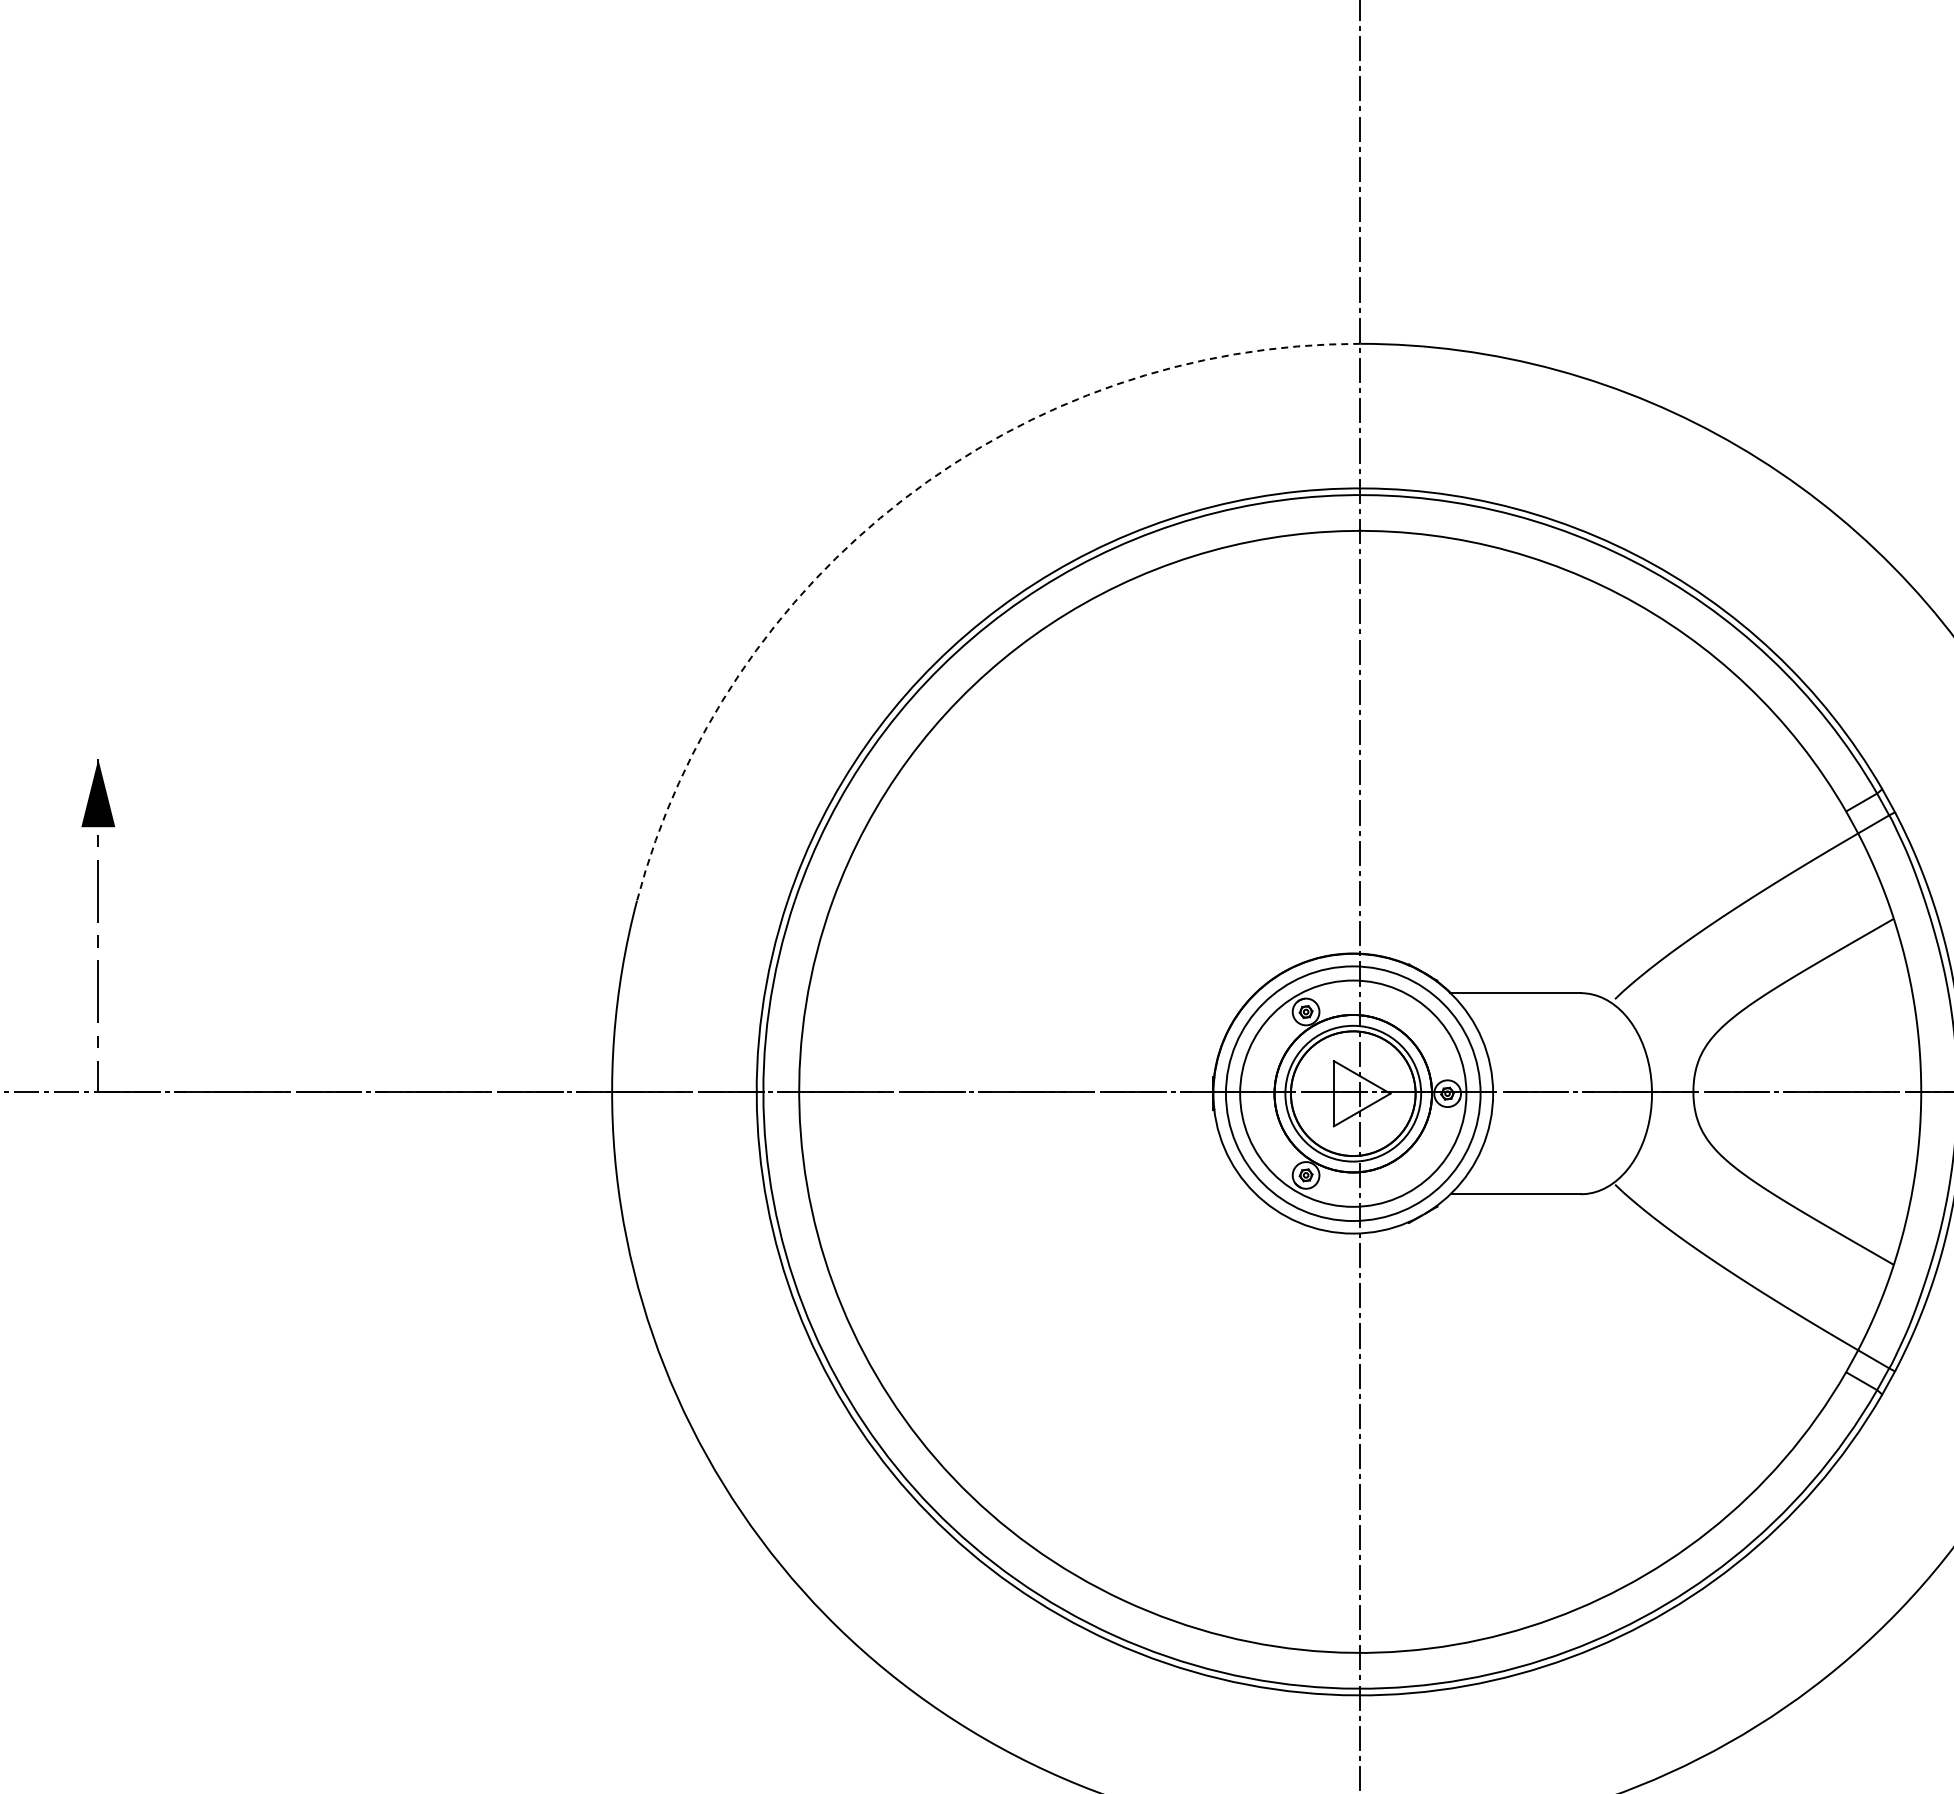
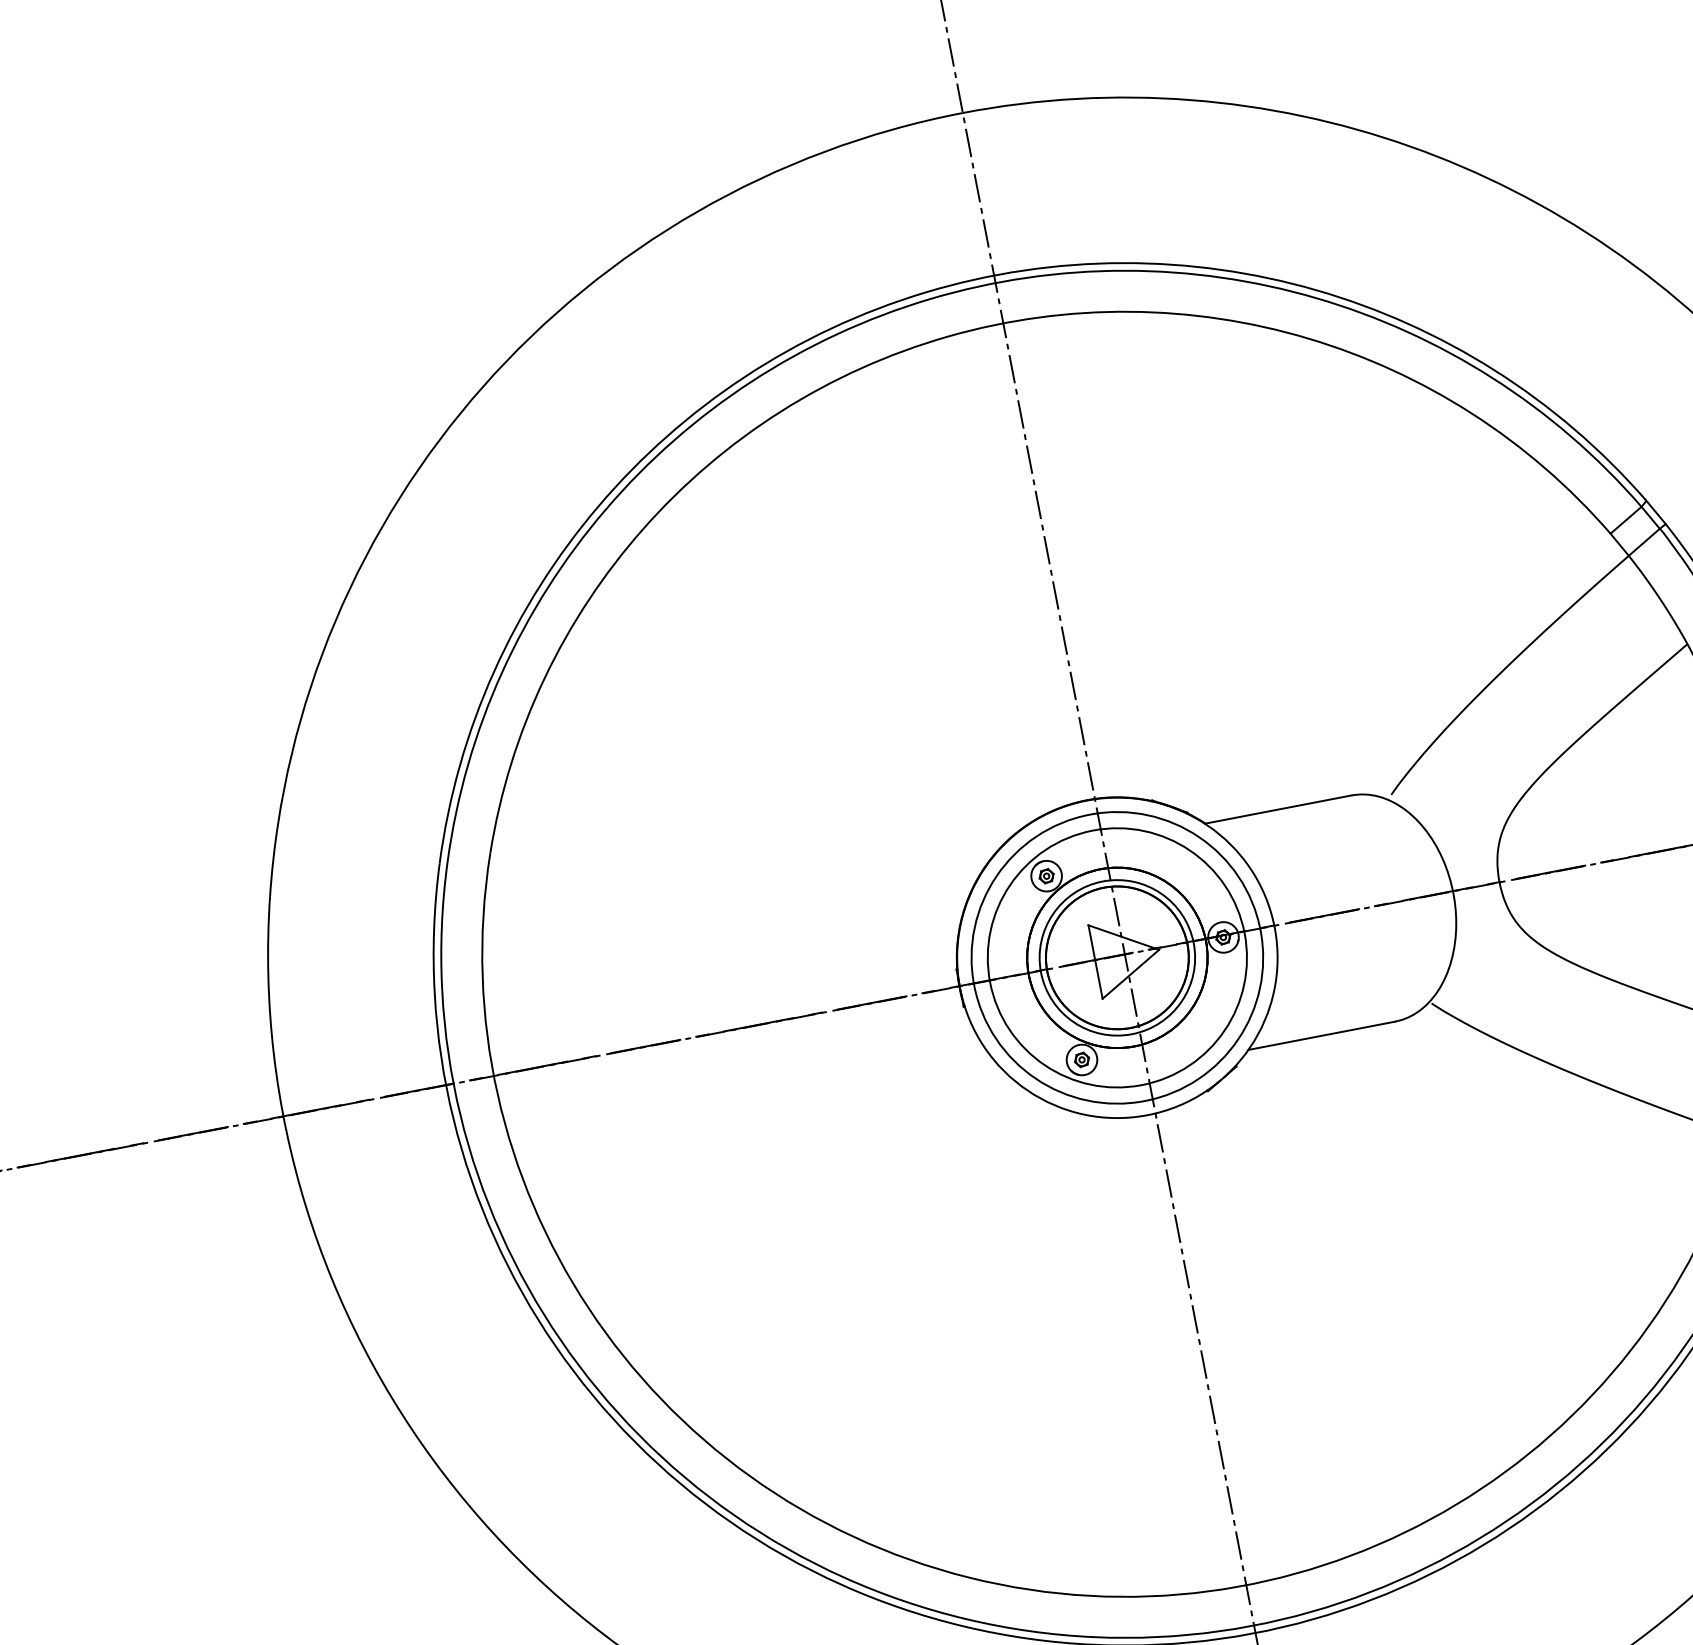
arc: (903, 499) -> (482, 386), dashed -> solid

